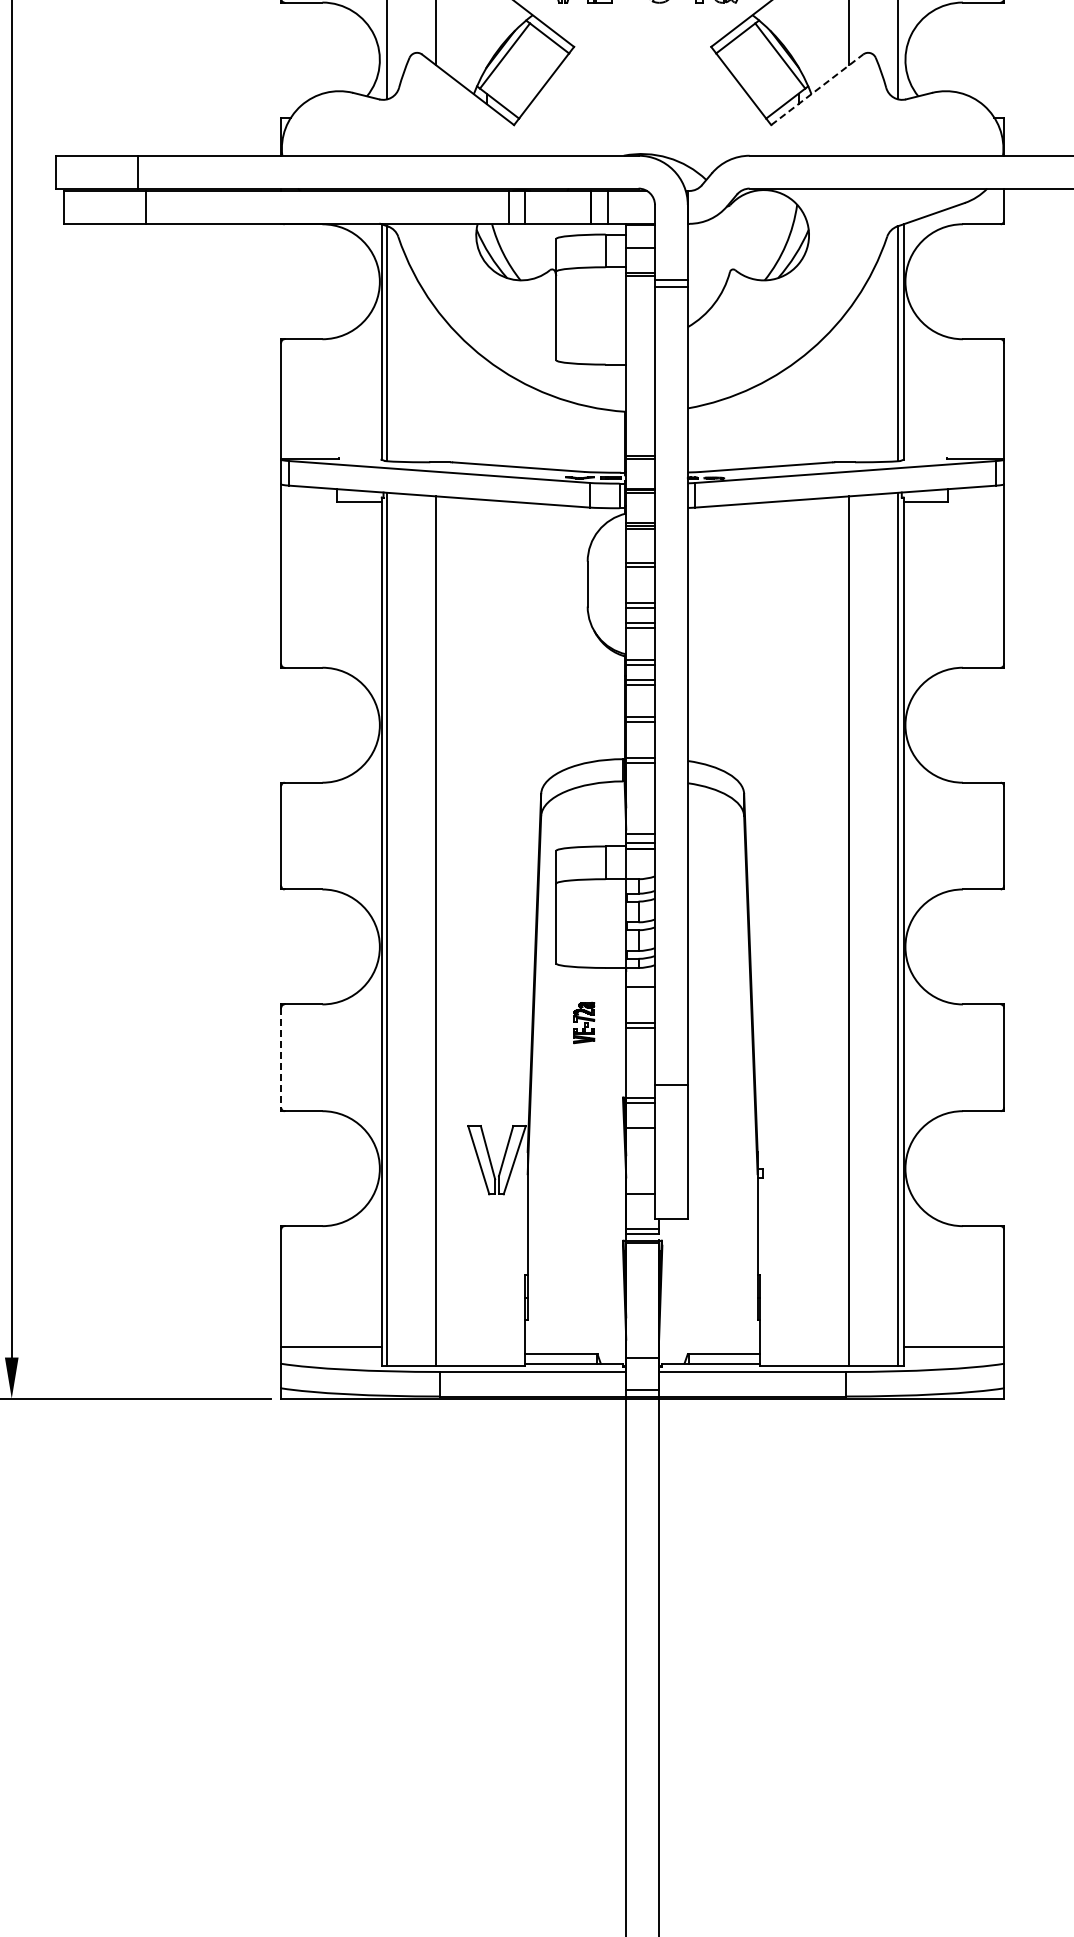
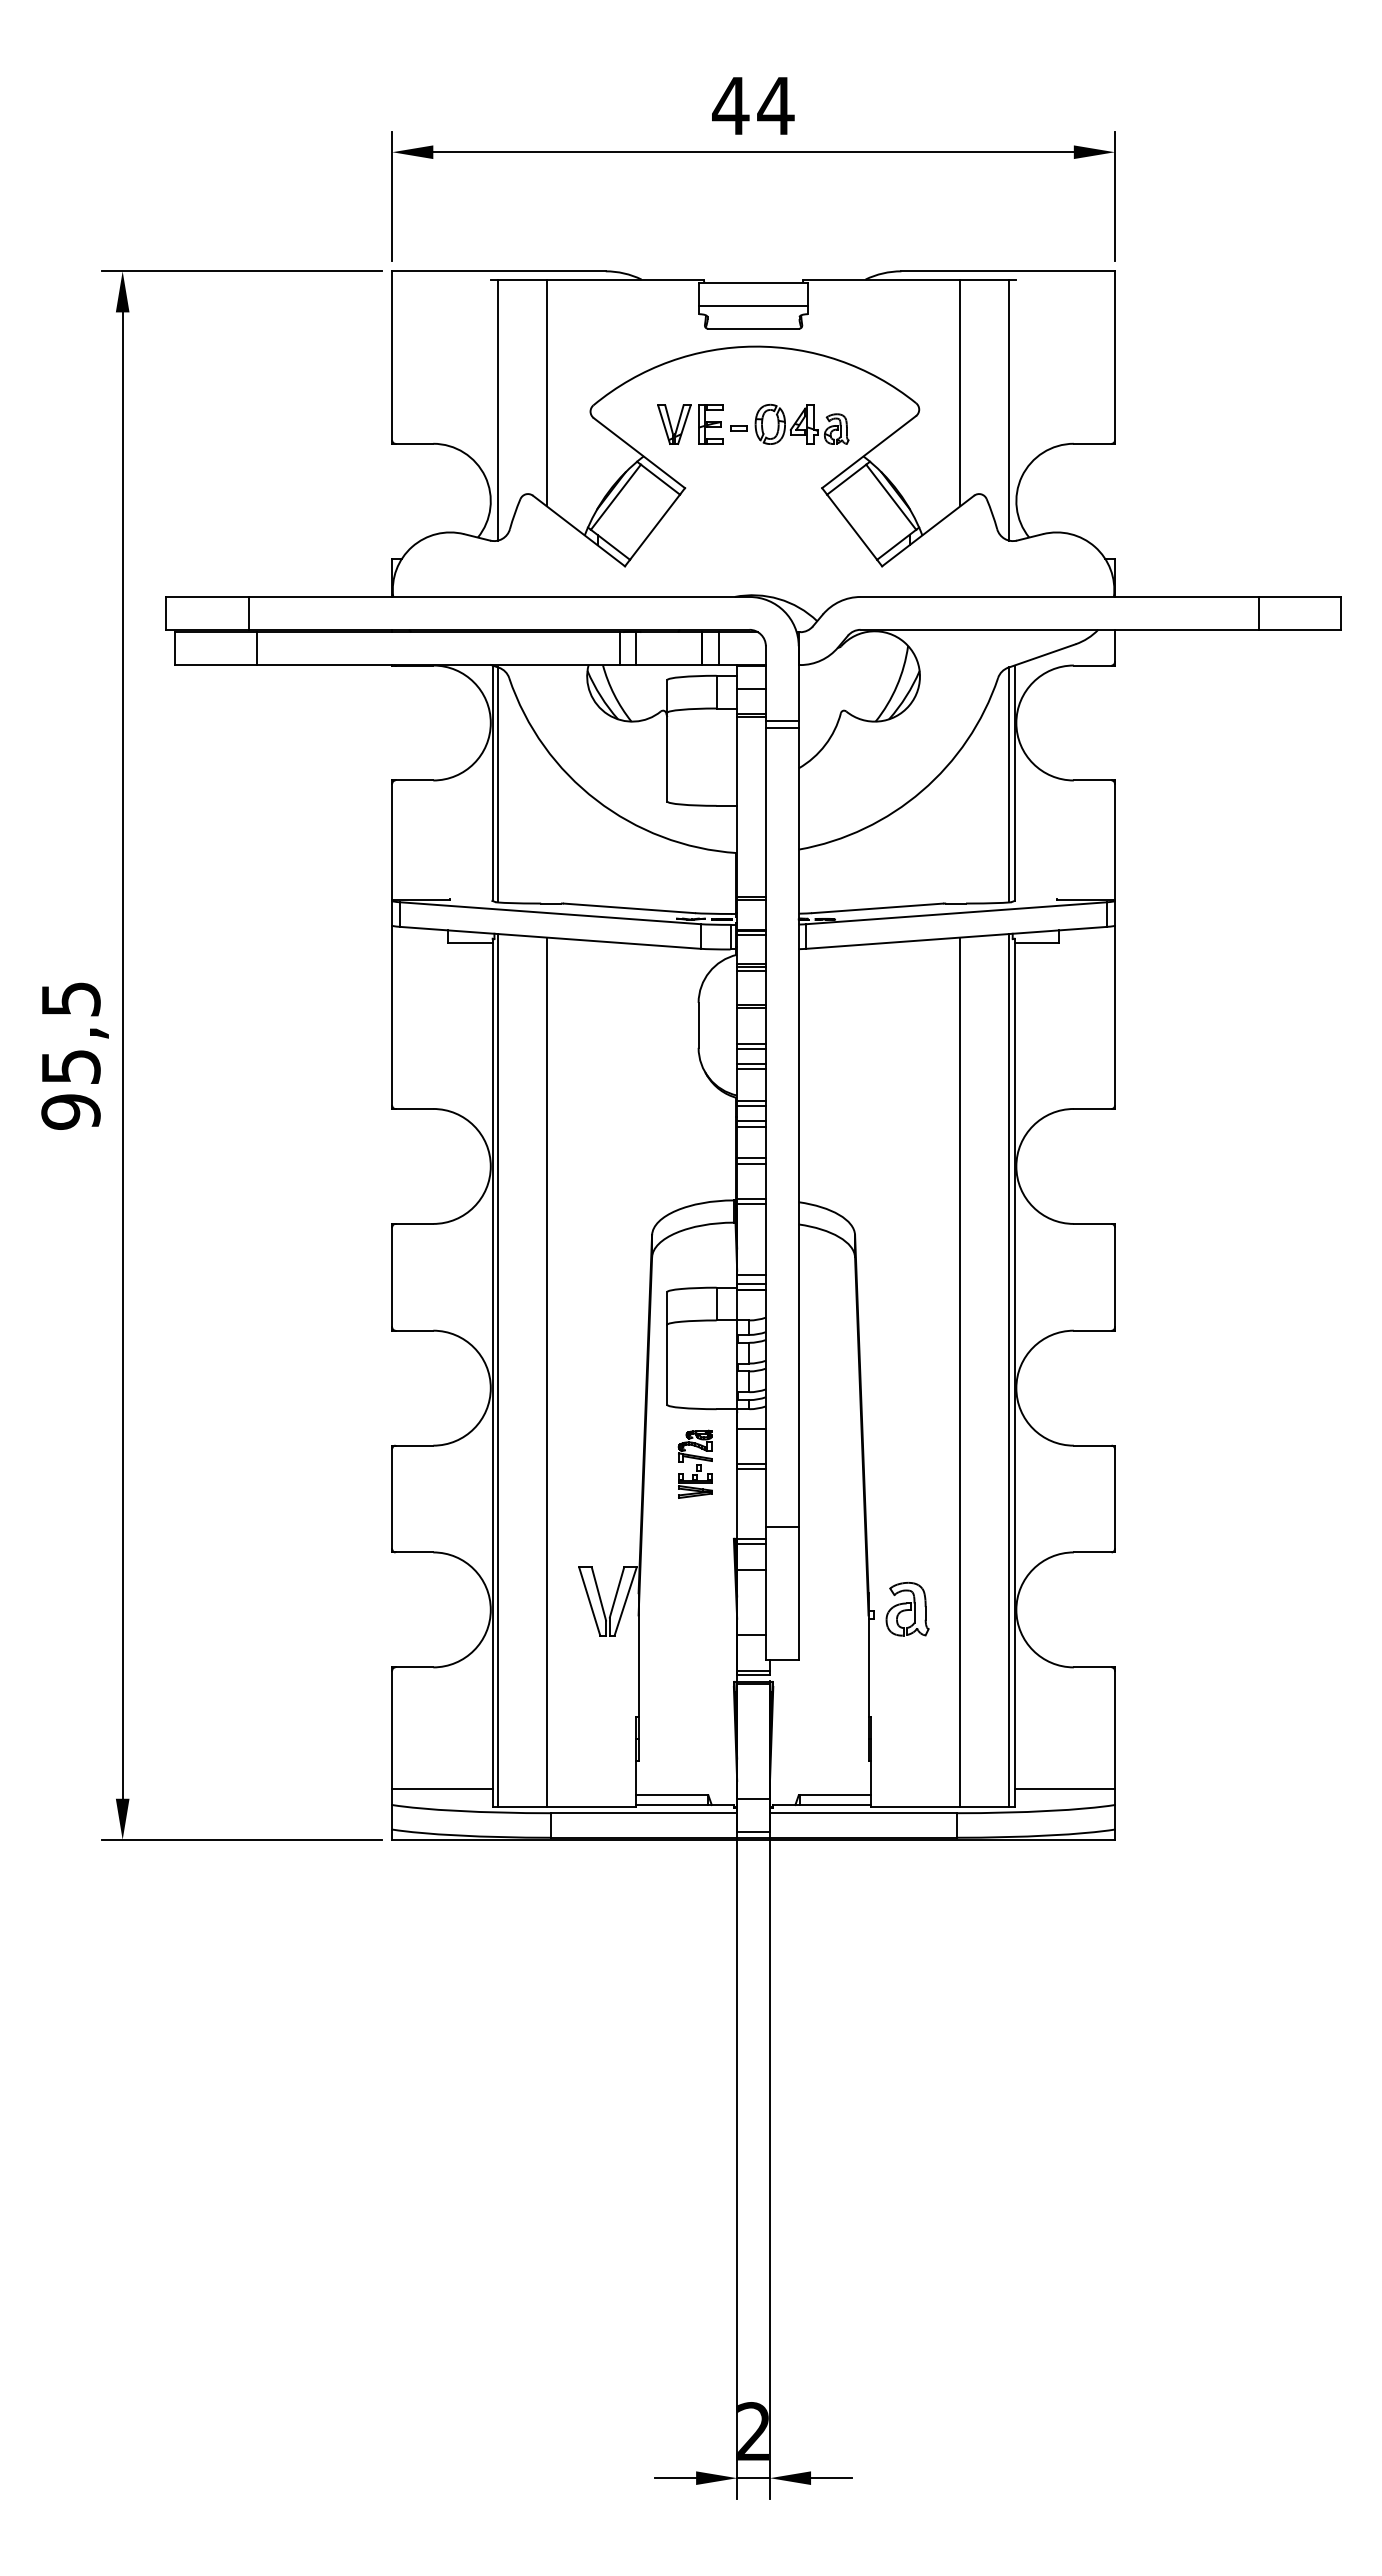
line: (817, 90) -> (928, 531), dashed -> solid
part: (583, 1022) -> (694, 1463), size x1.67
line: (281, 1058) -> (392, 1499), dashed -> solid
part: (796, 1168) -> (907, 1609), added

